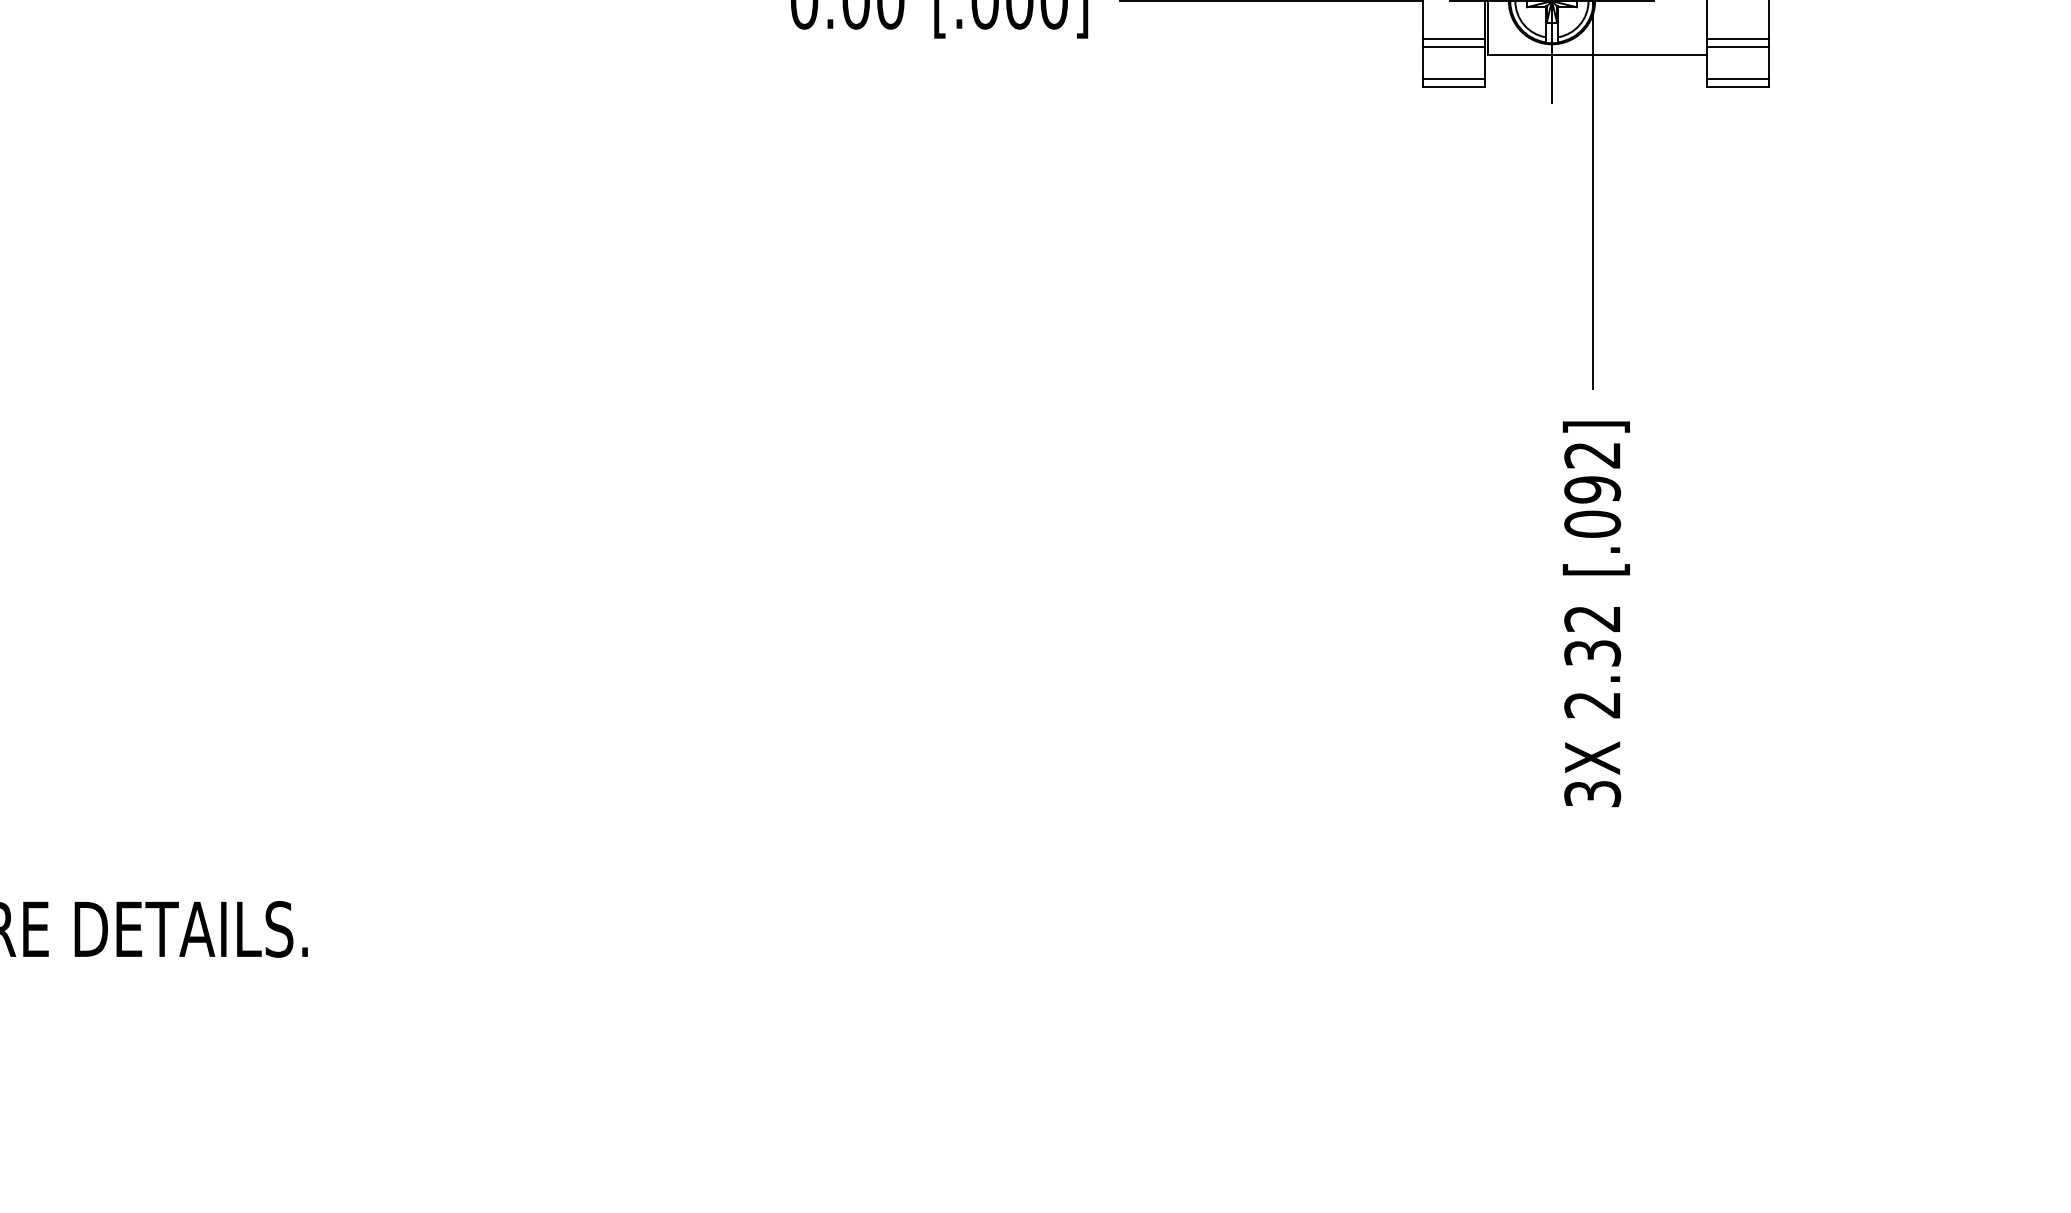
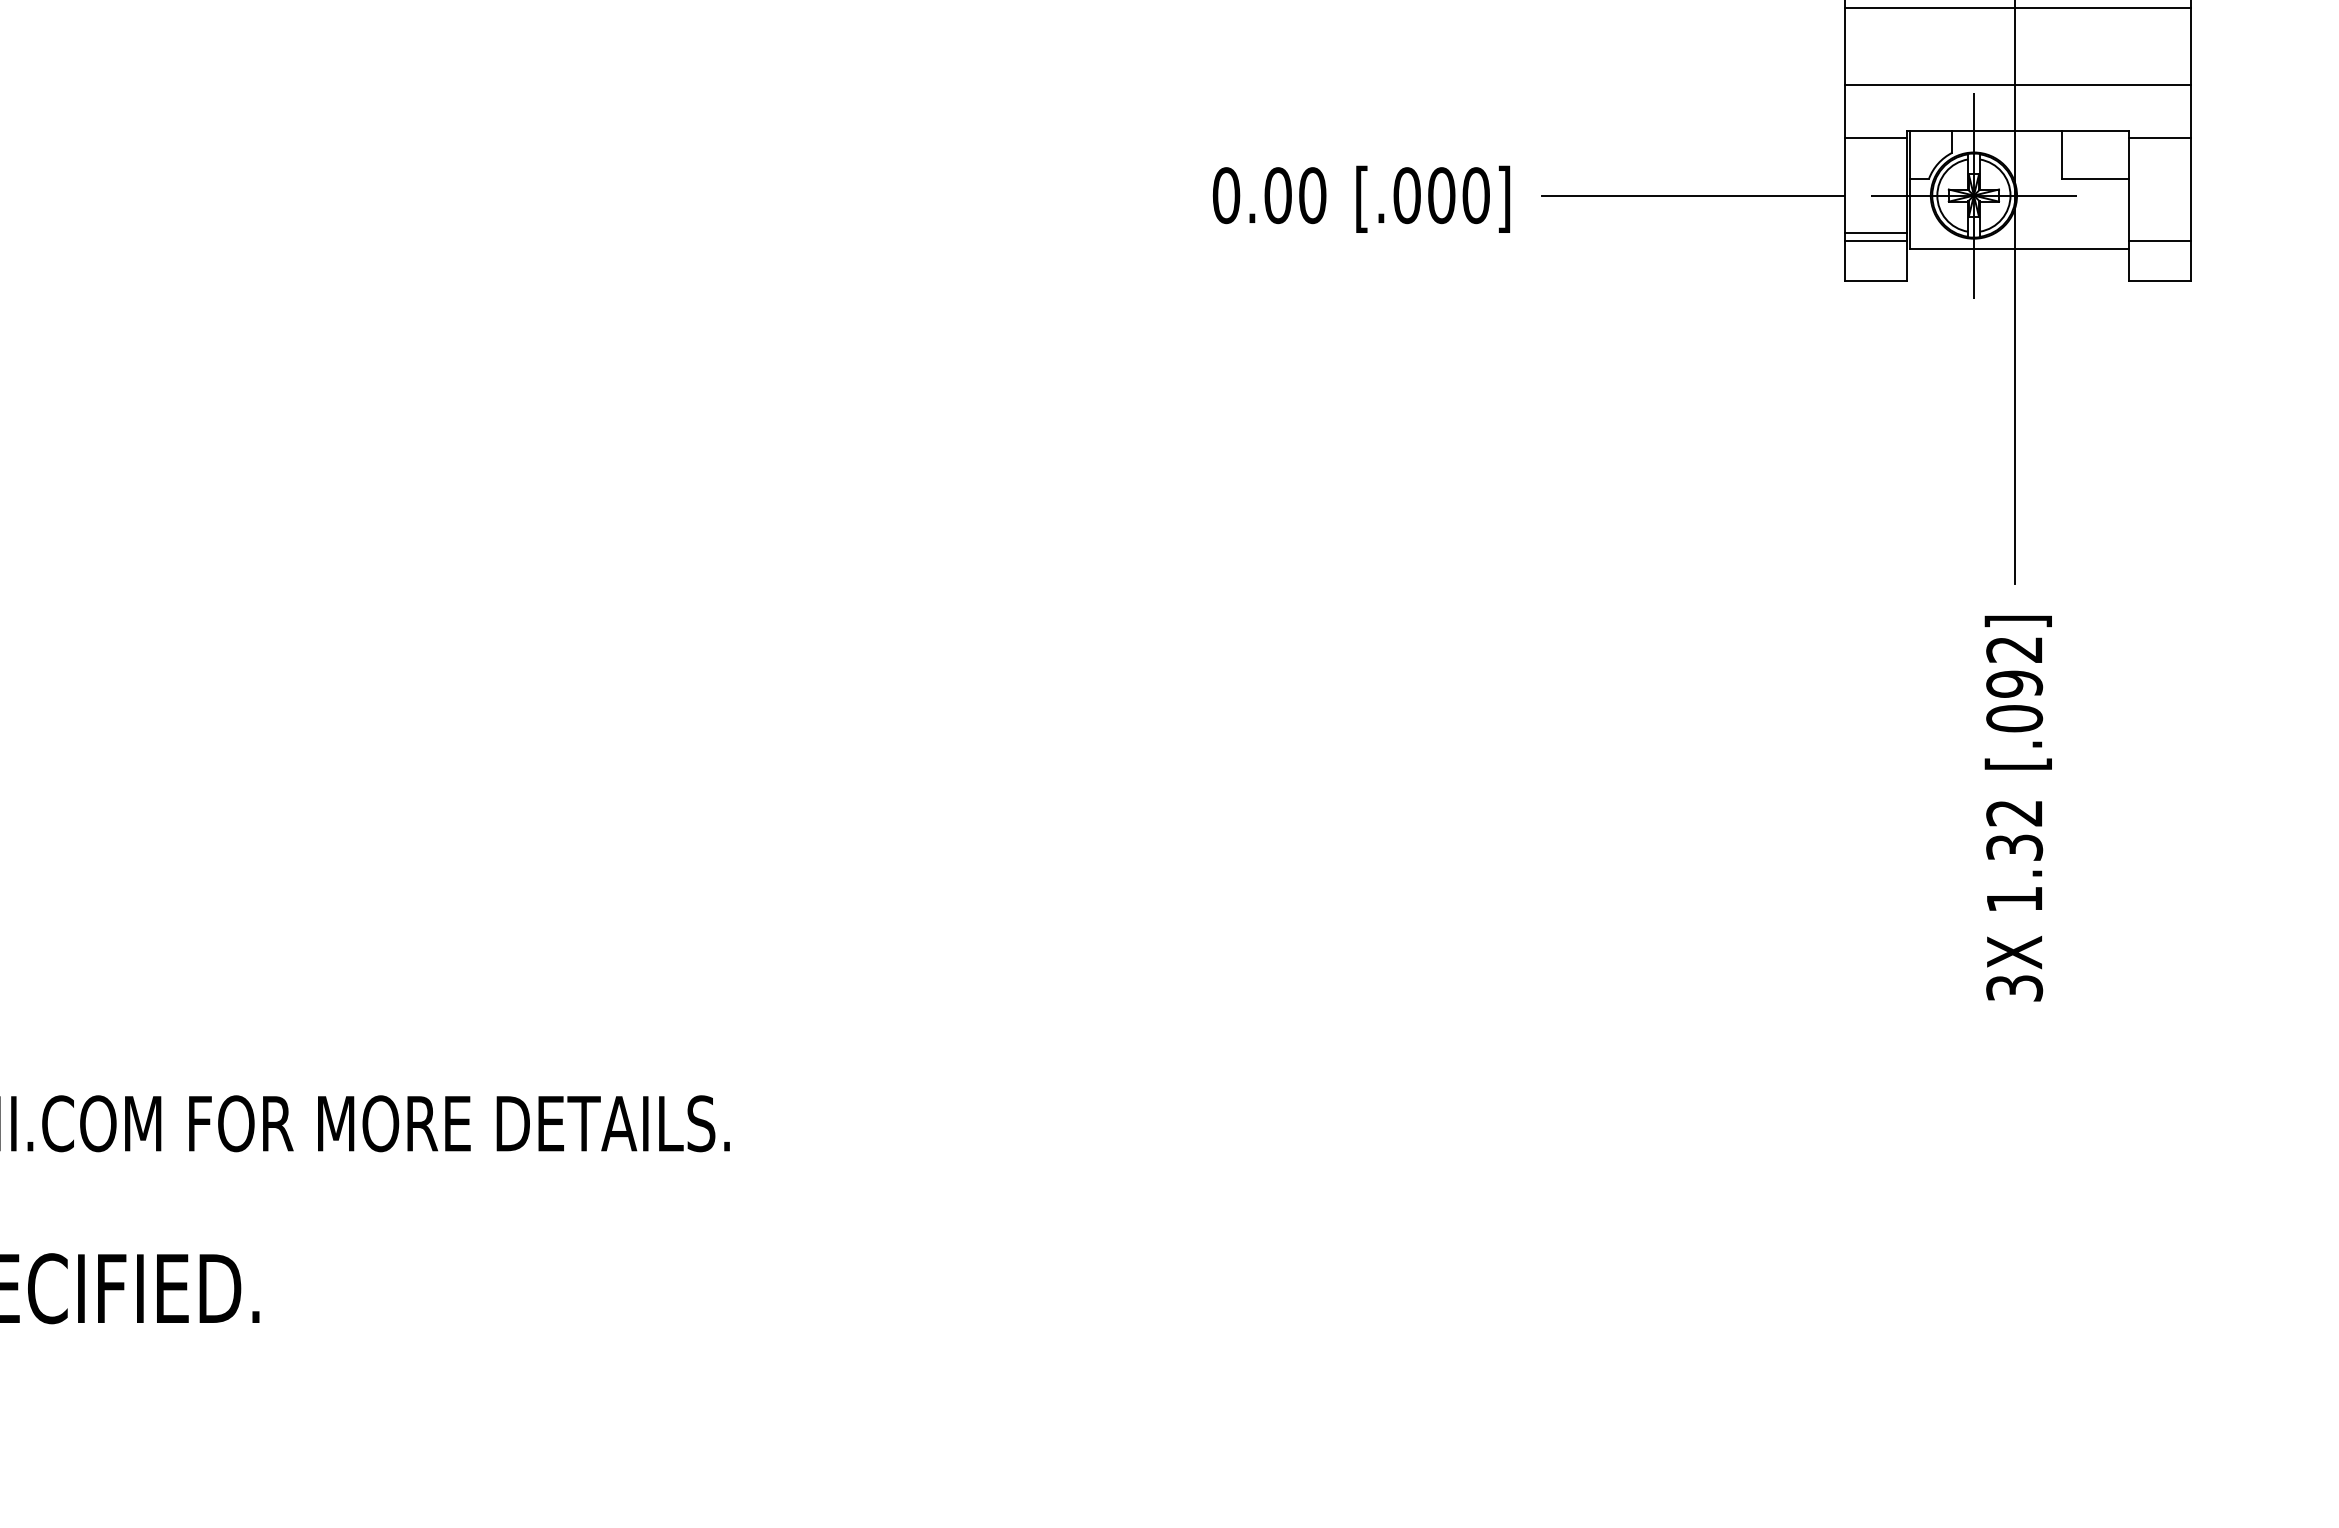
line: (1737, 38) -> (2159, 232), removed
line: (1453, 79) -> (1875, 273), removed
line: (1737, 79) -> (2159, 273), removed
text: (1592, 705) -> (2014, 899), 2.32 -> 1.32

